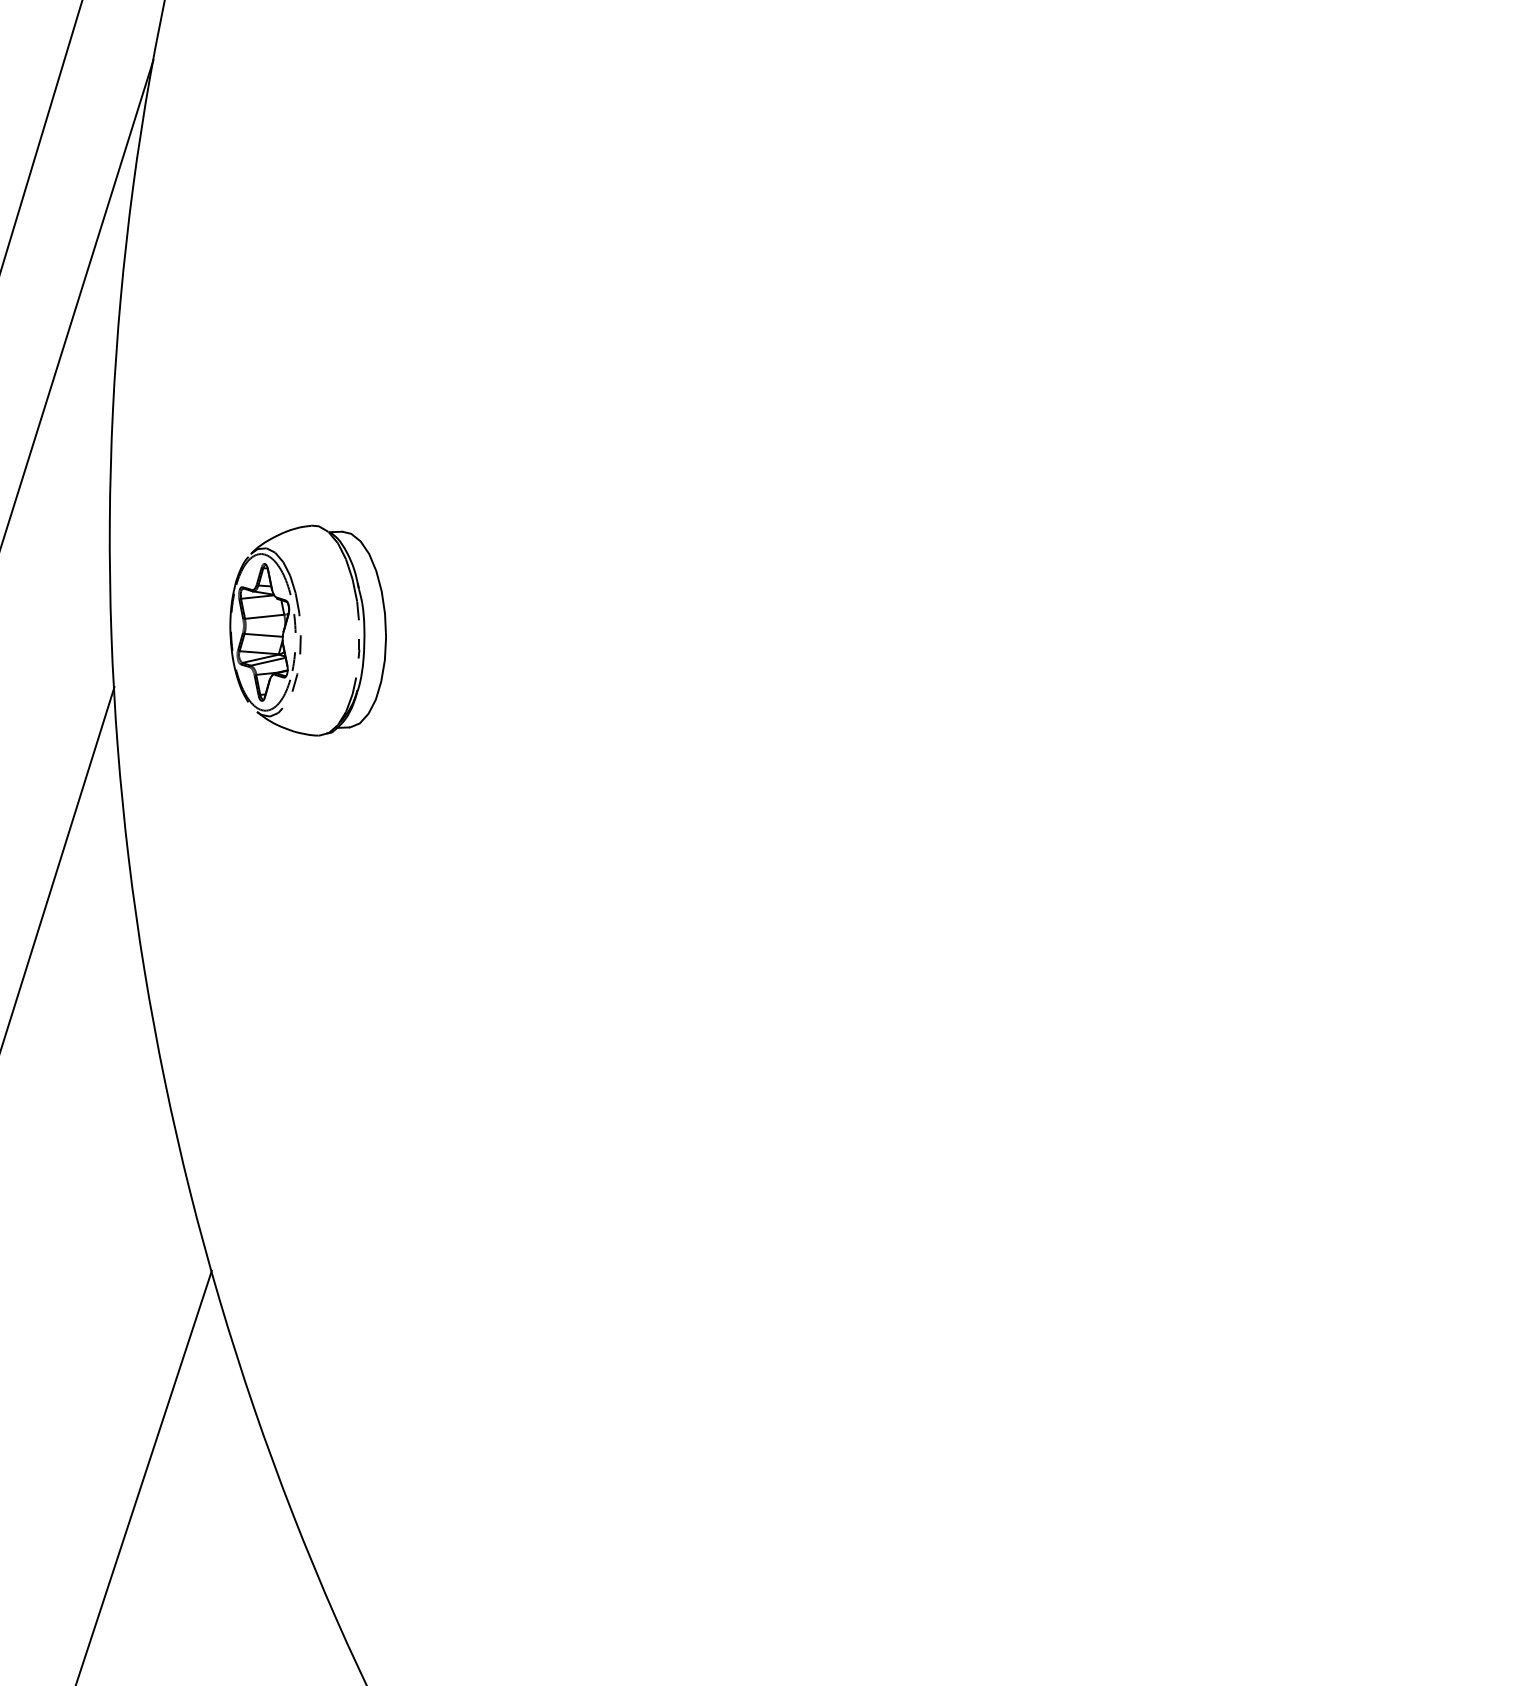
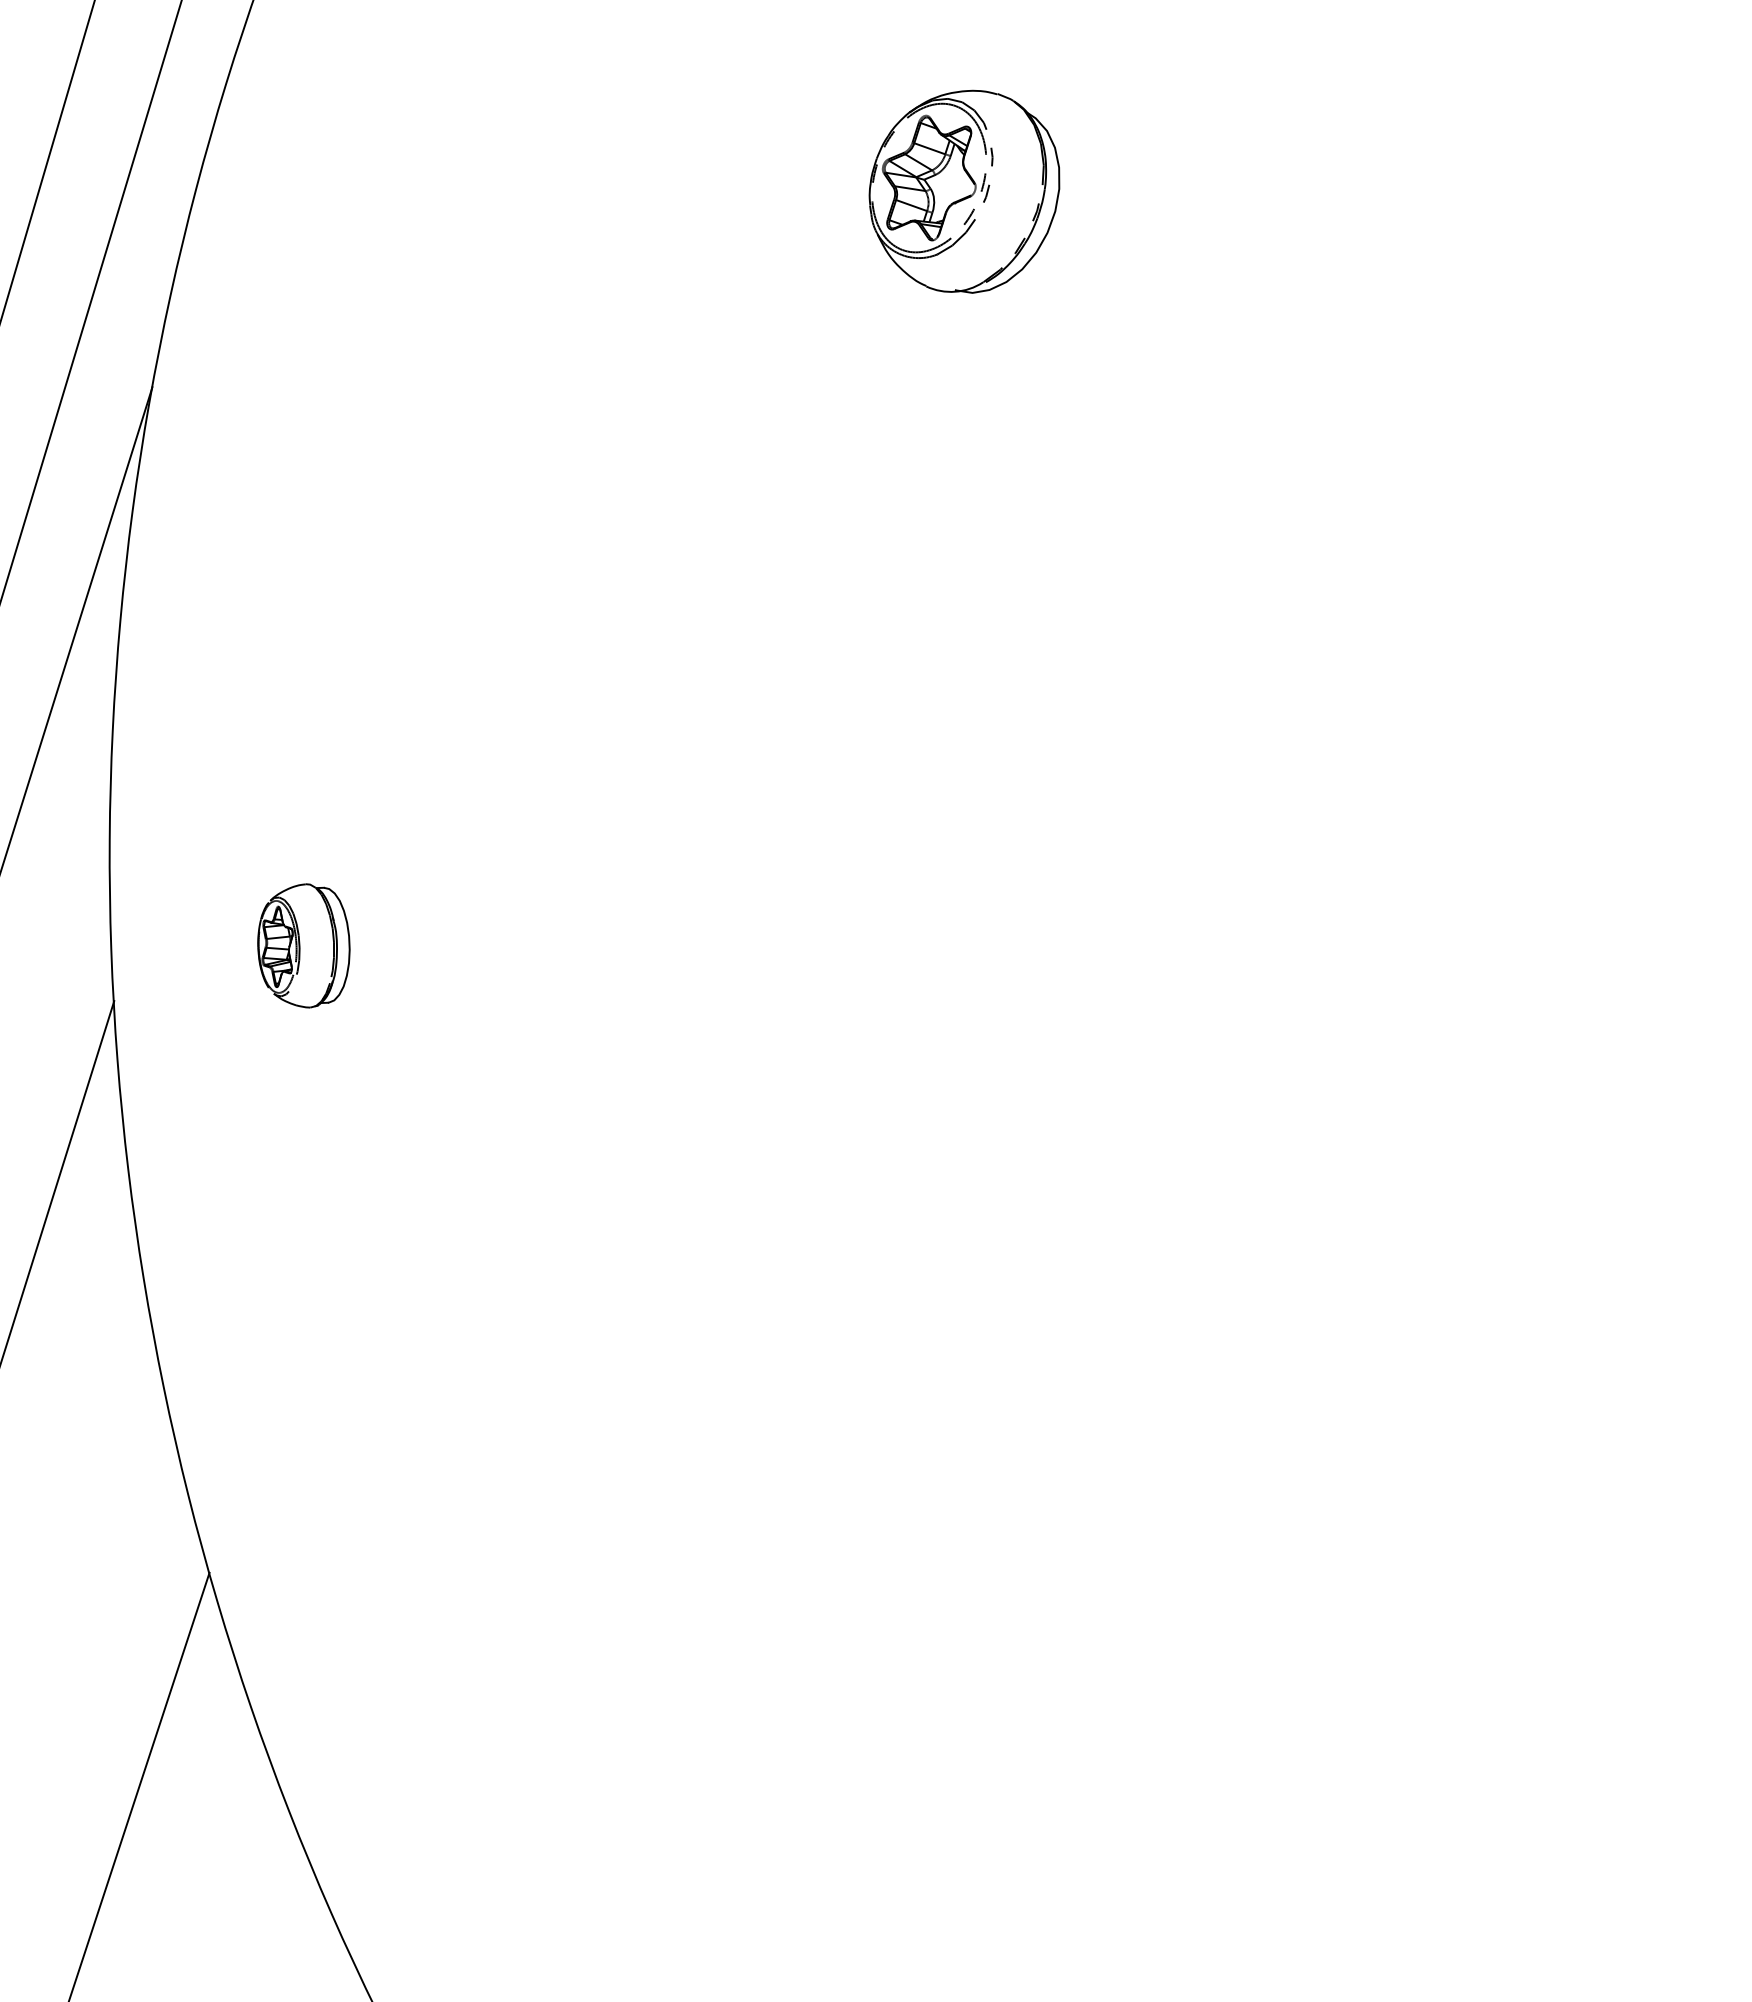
part: (307, 630) -> (303, 945), size x0.6

